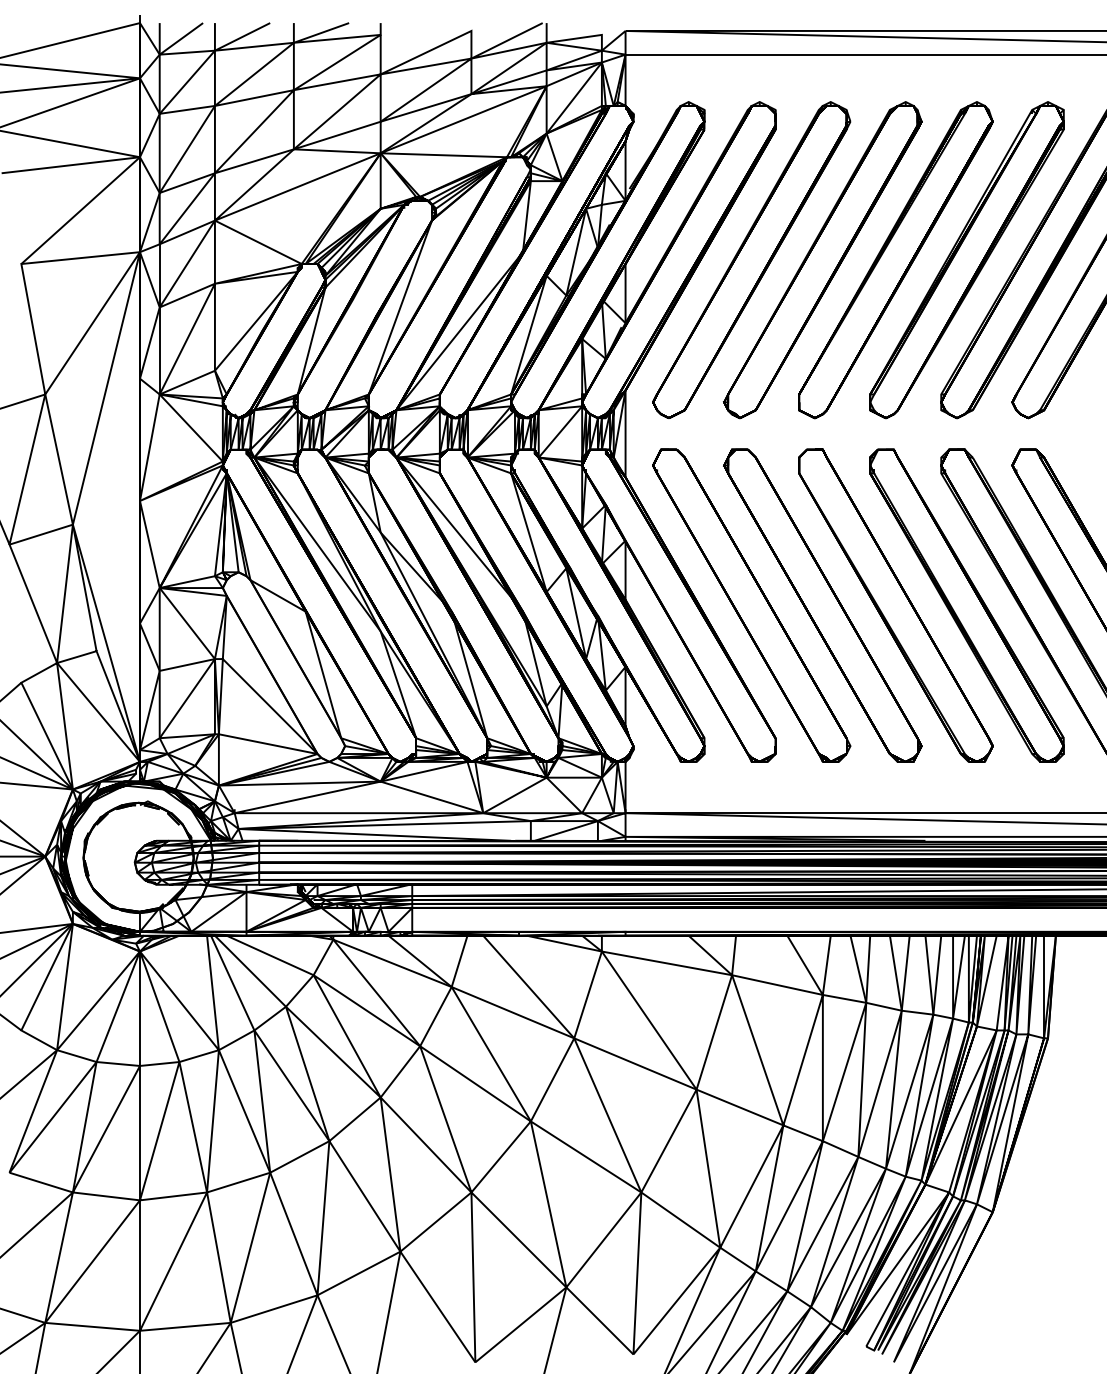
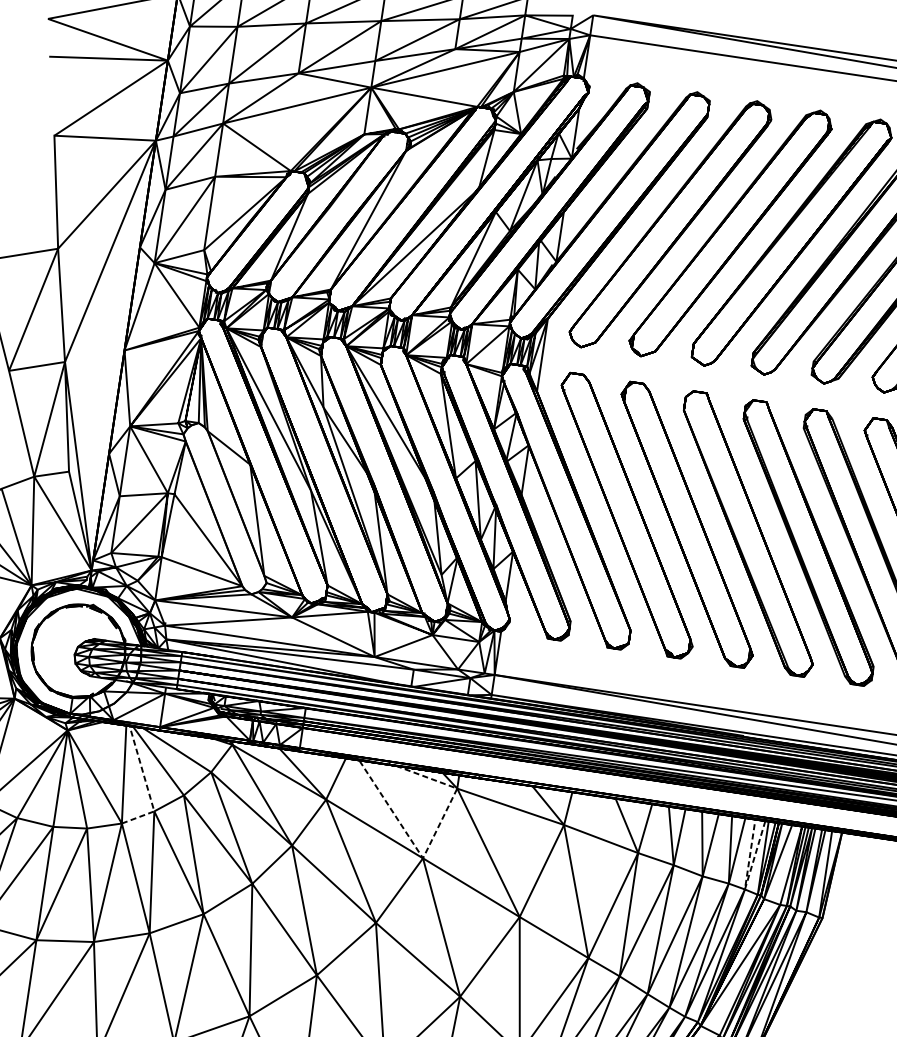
line: (241, 1001) -> (147, 785), solid -> dashed
line: (953, 1018) -> (745, 889), solid -> dashed
line: (578, 1024) -> (428, 847), solid -> dashed

